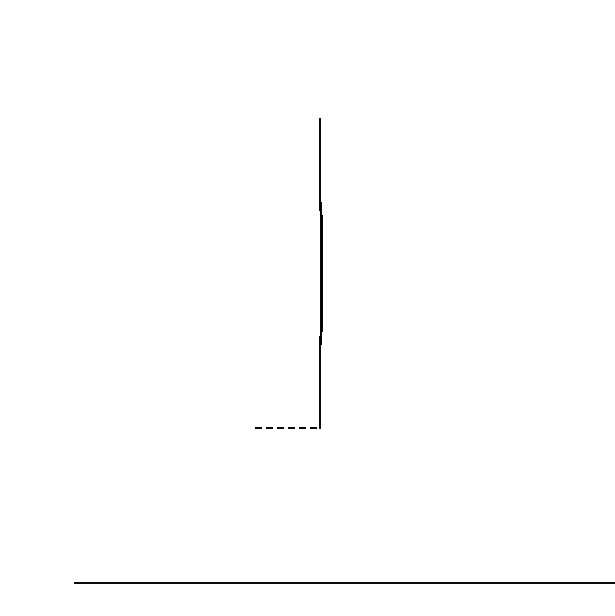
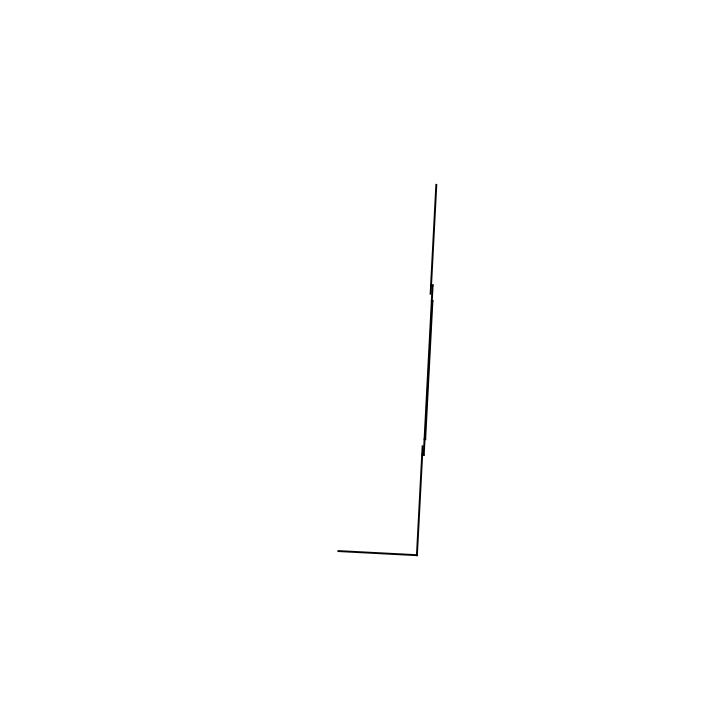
line: (287, 428) -> (377, 553), dashed -> solid

